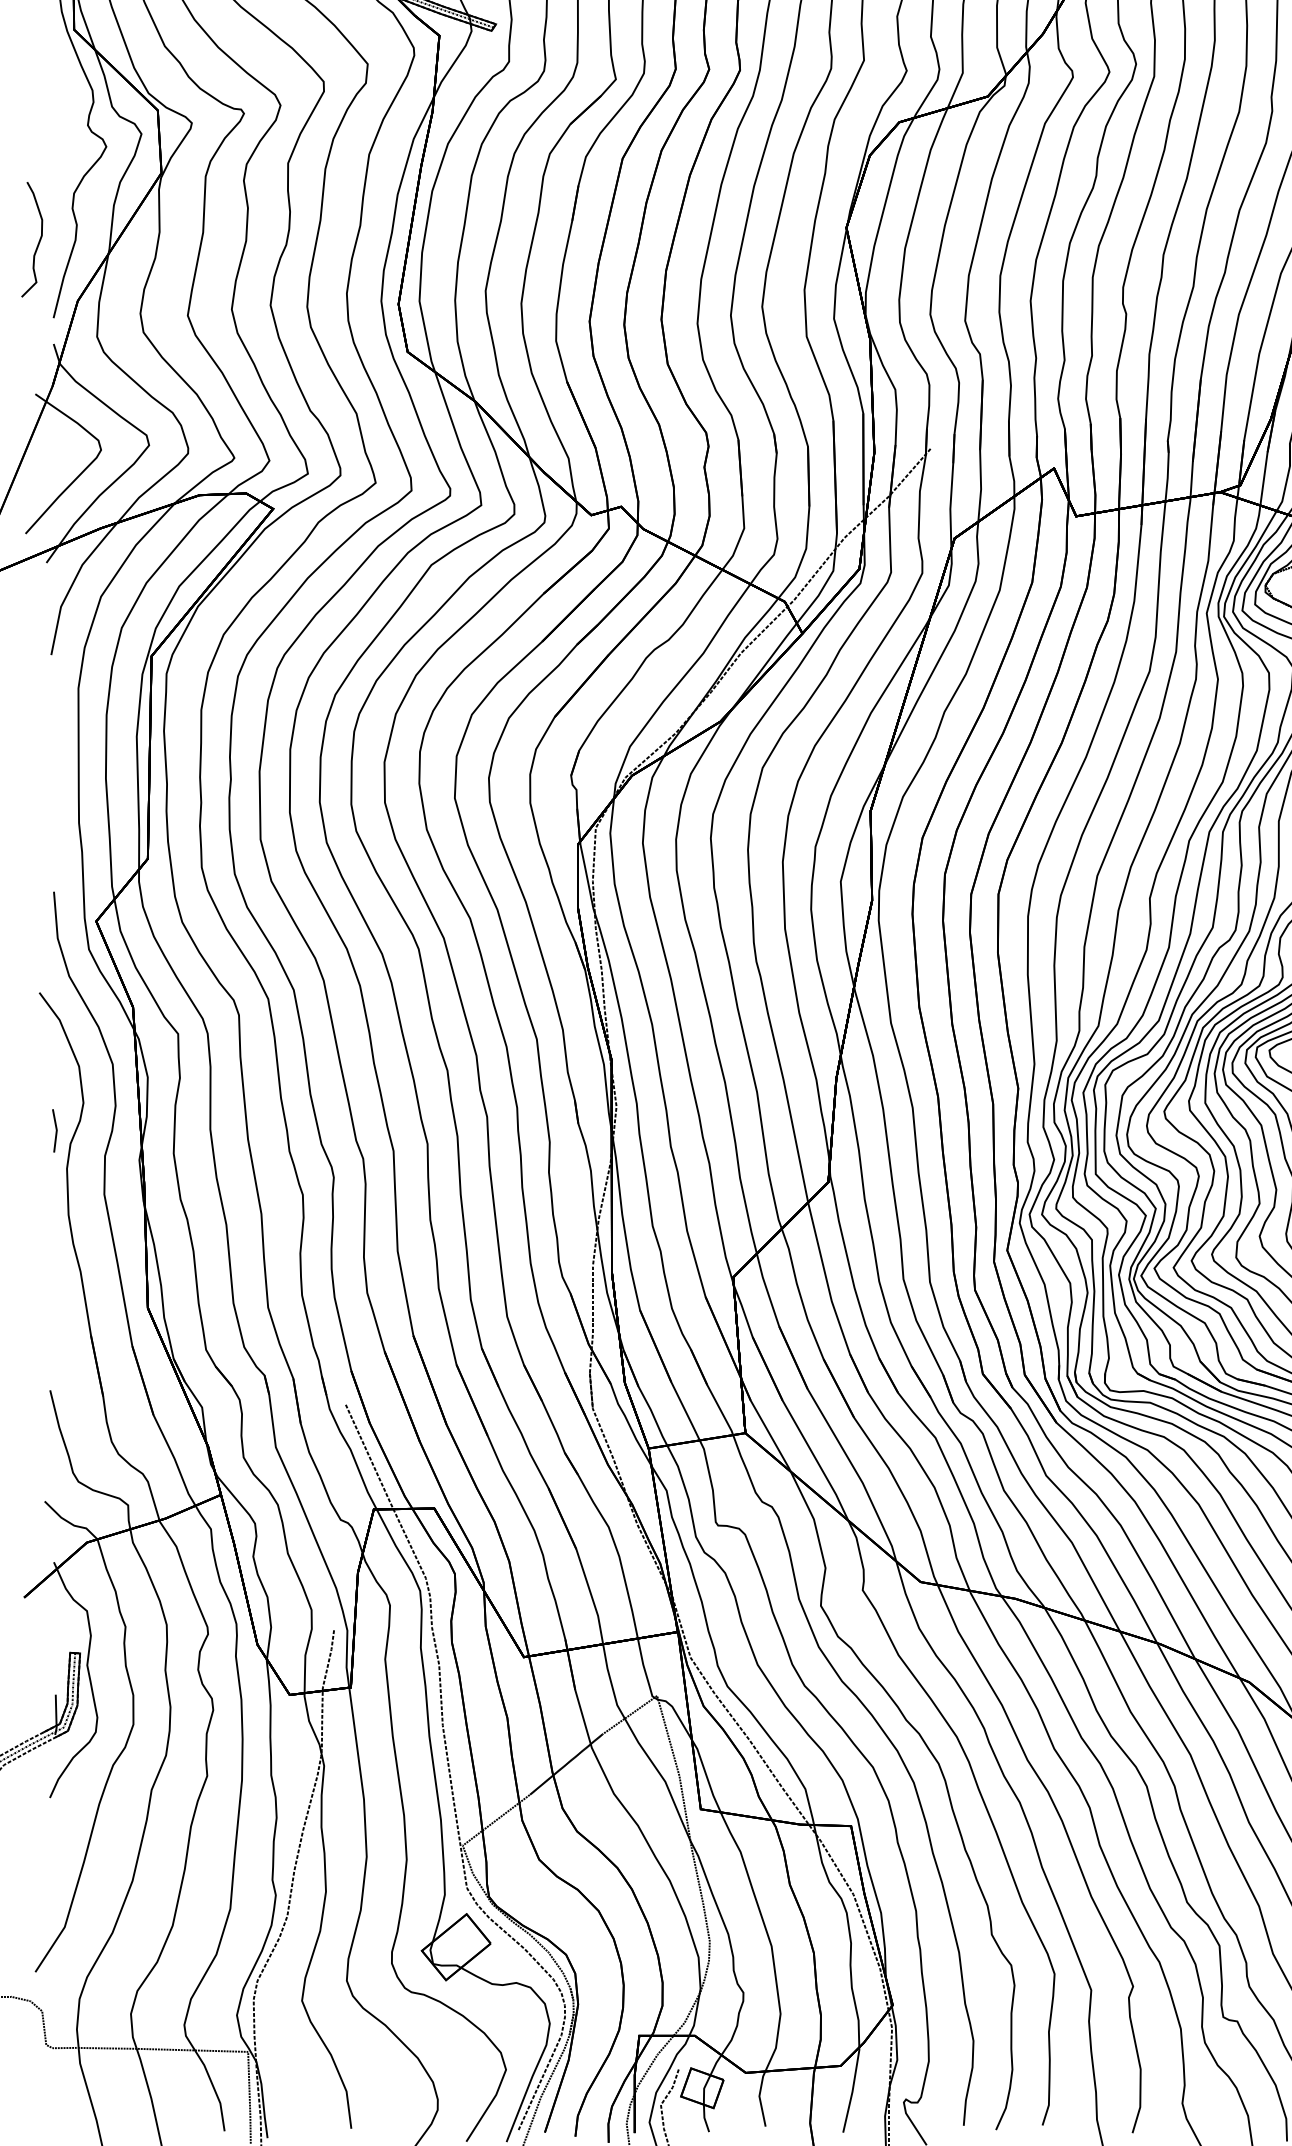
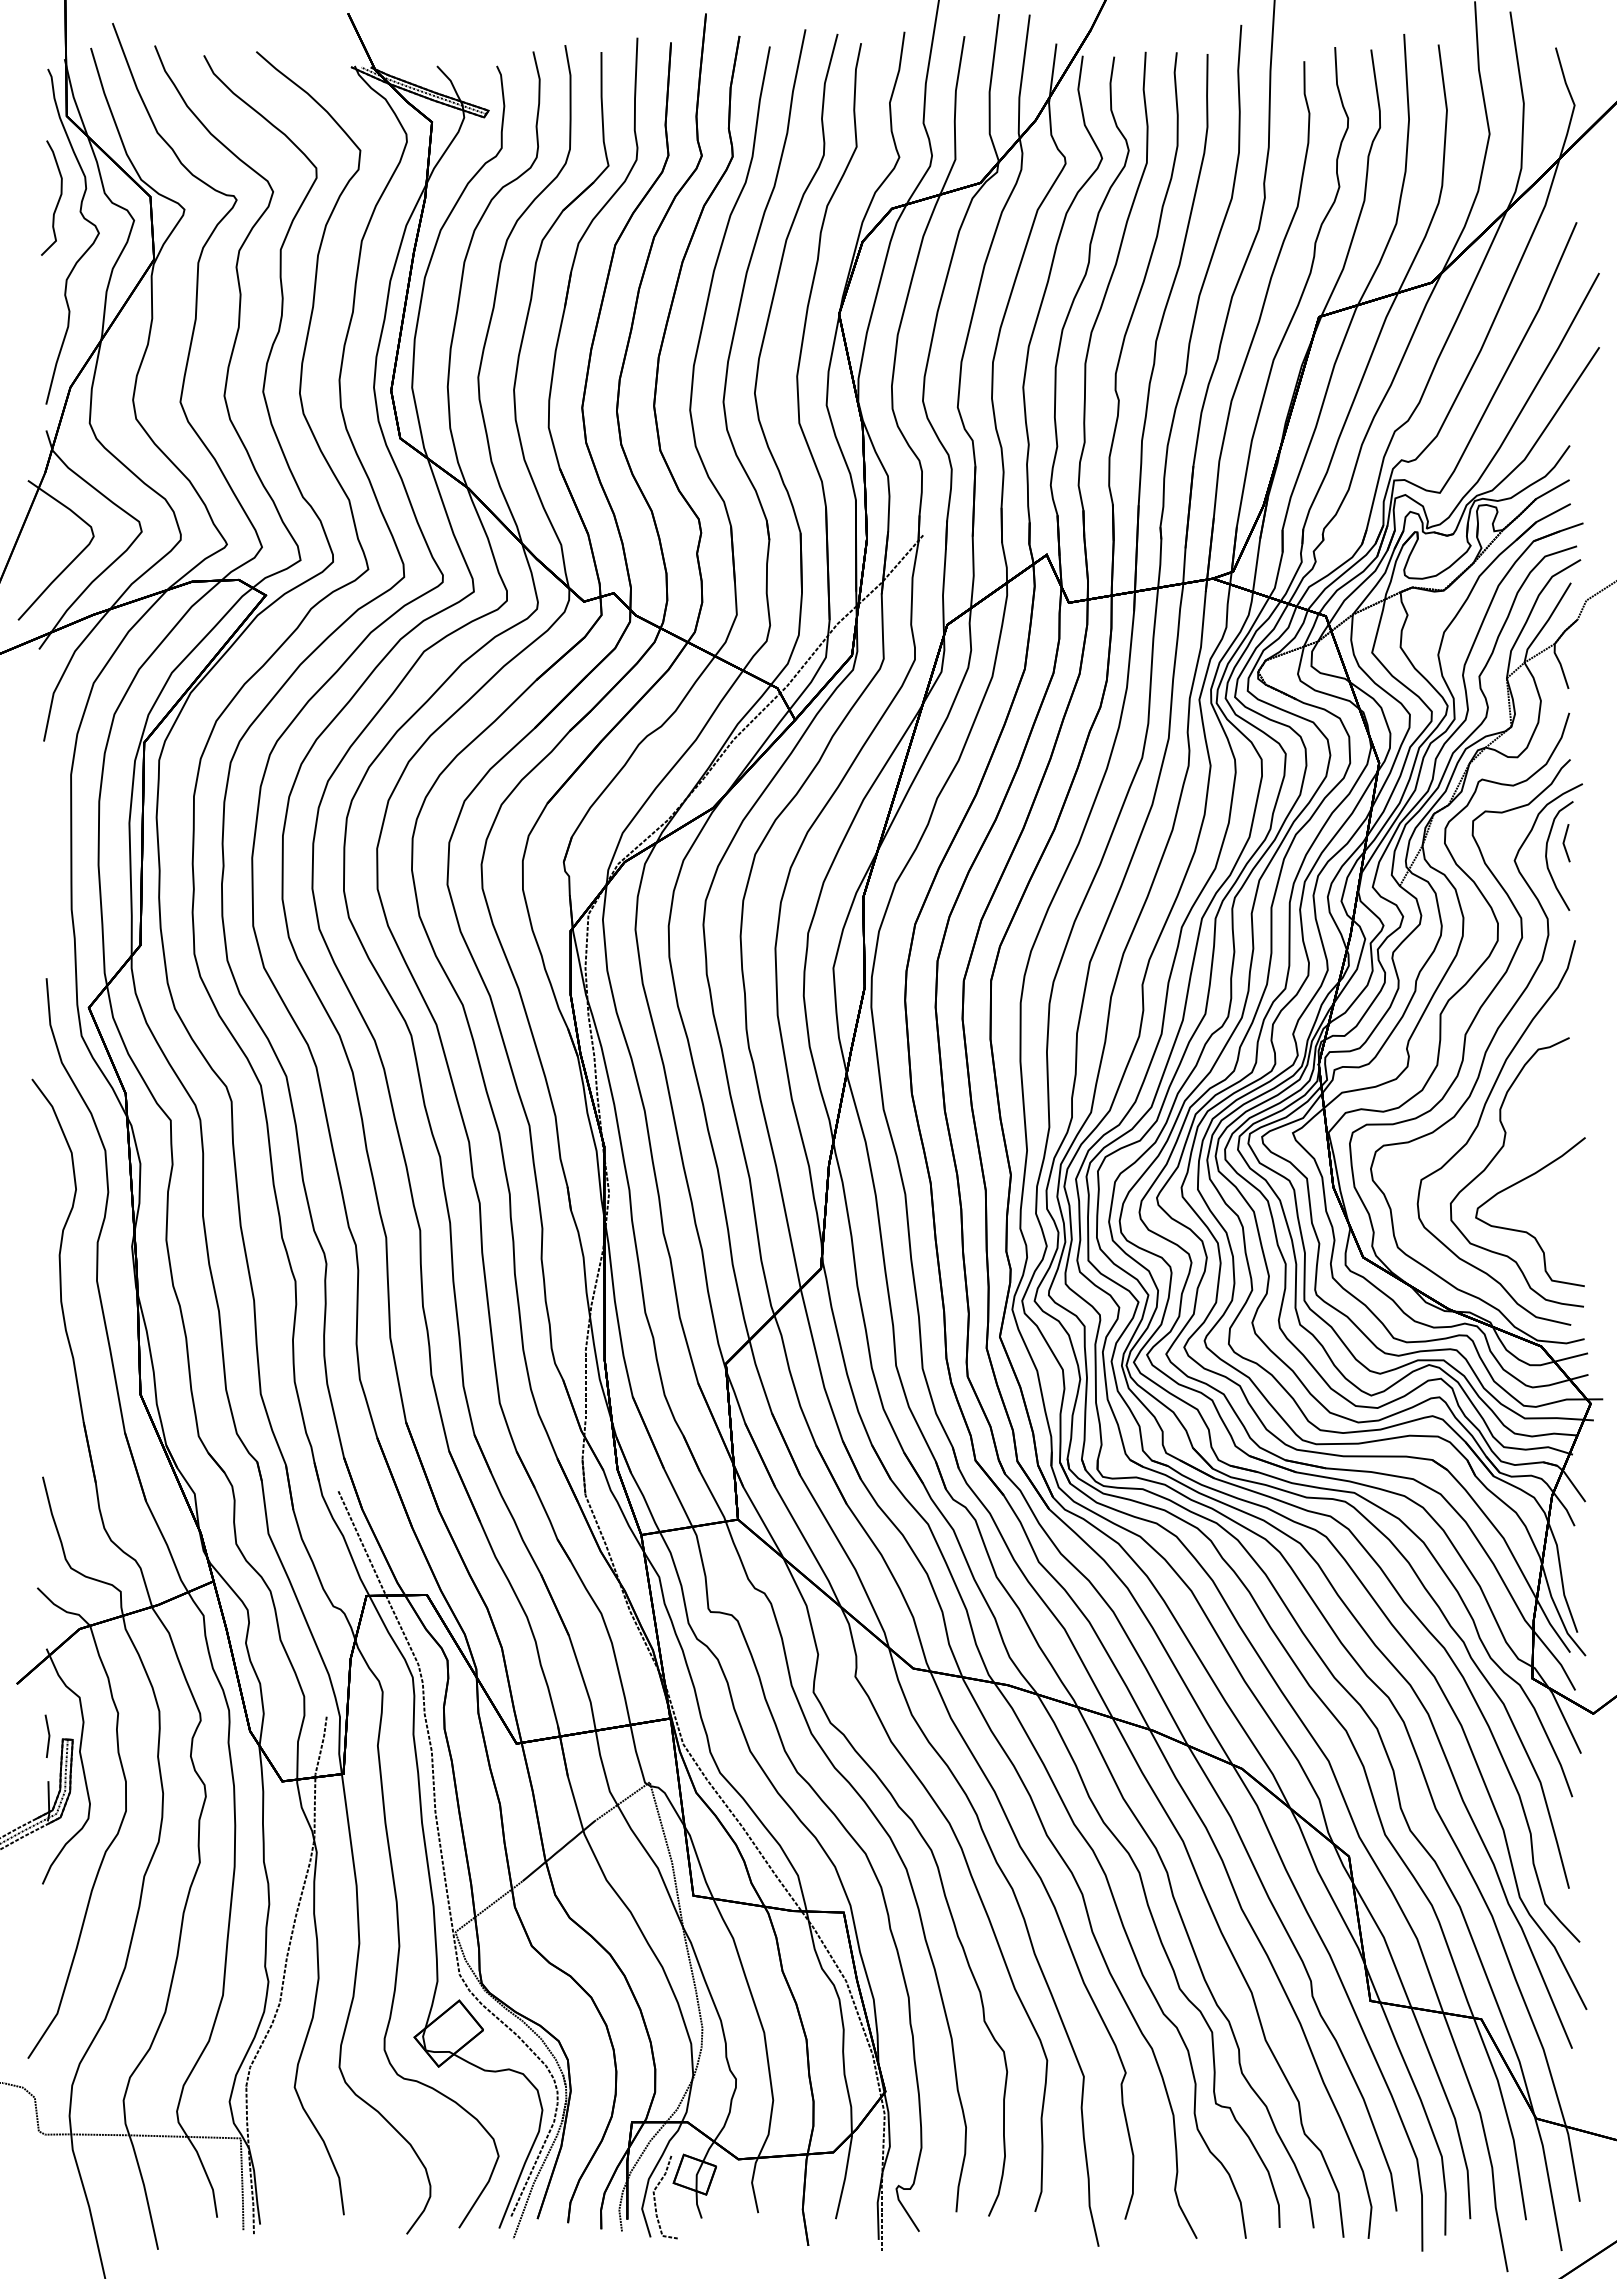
curve: (38, 240) -> (58, 198), moved
line: (55, 1130) -> (48, 1735), moved

